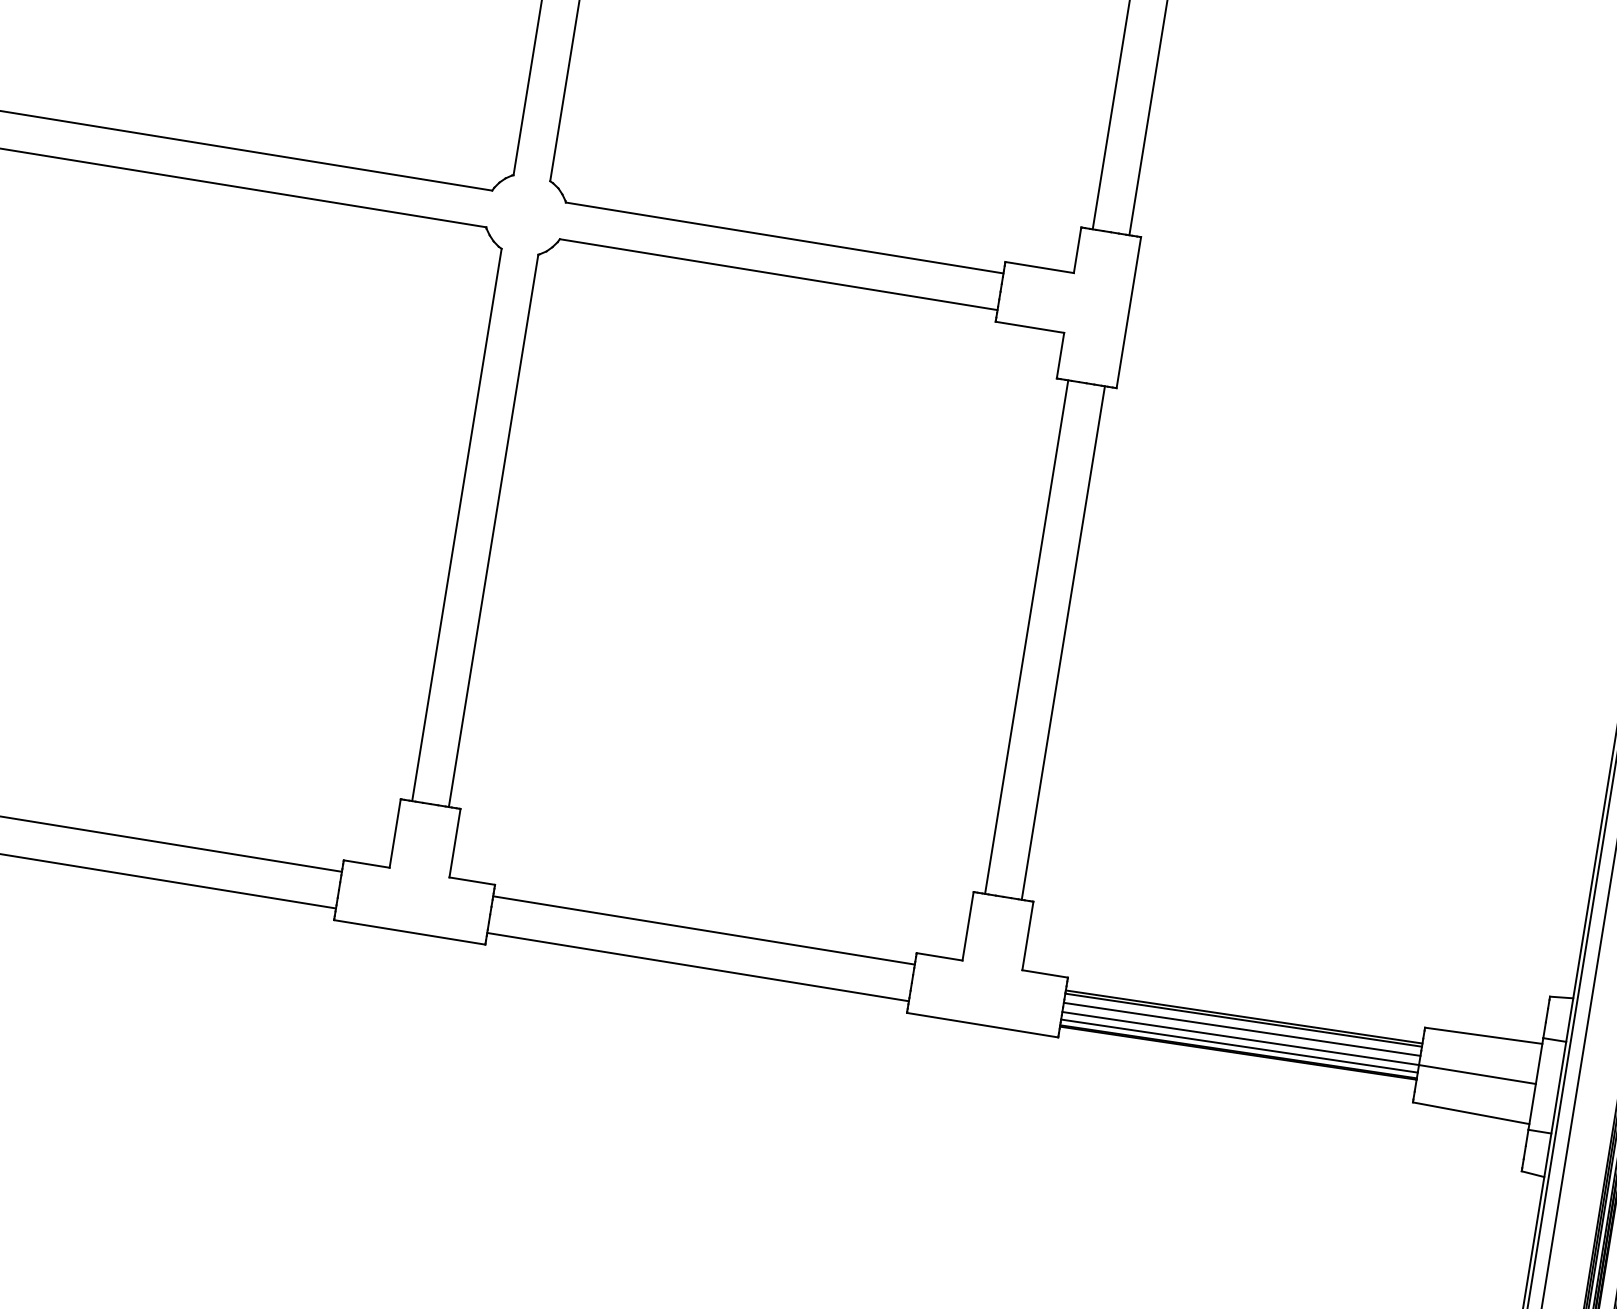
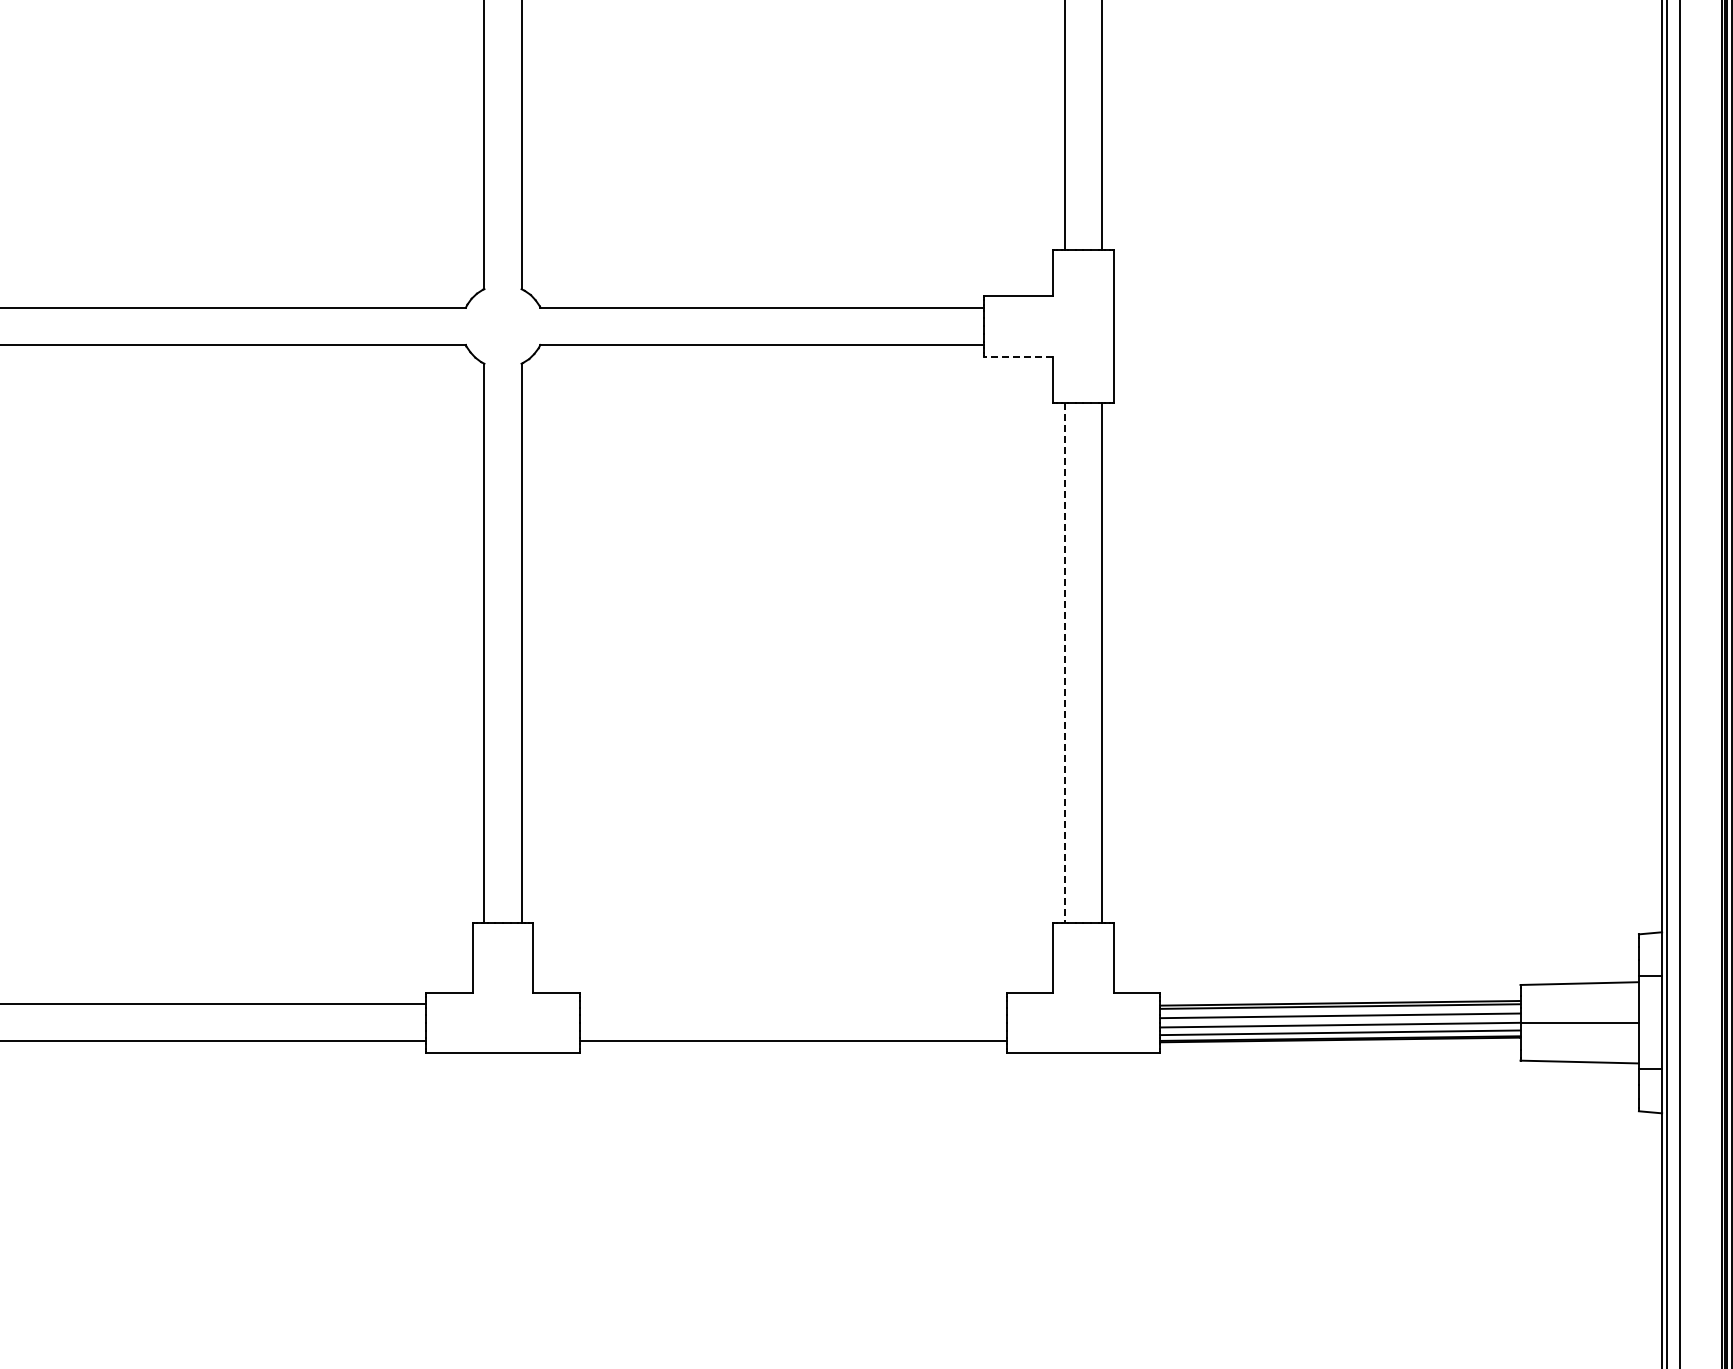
line: (1030, 327) -> (1018, 356), solid -> dashed
line: (1026, 637) -> (1064, 663), solid -> dashed
line: (703, 930) -> (792, 1004), removed

